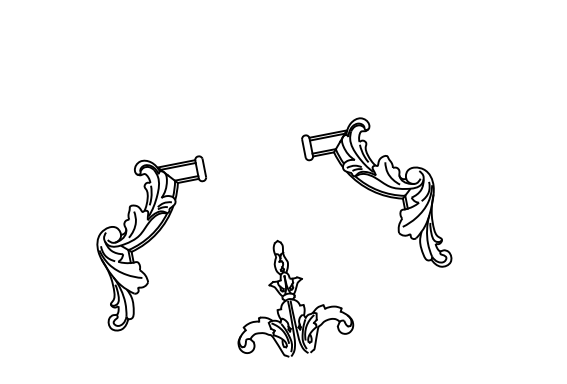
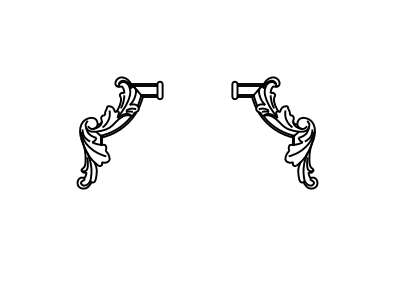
part: (288, 296) -> (202, 188), removed

